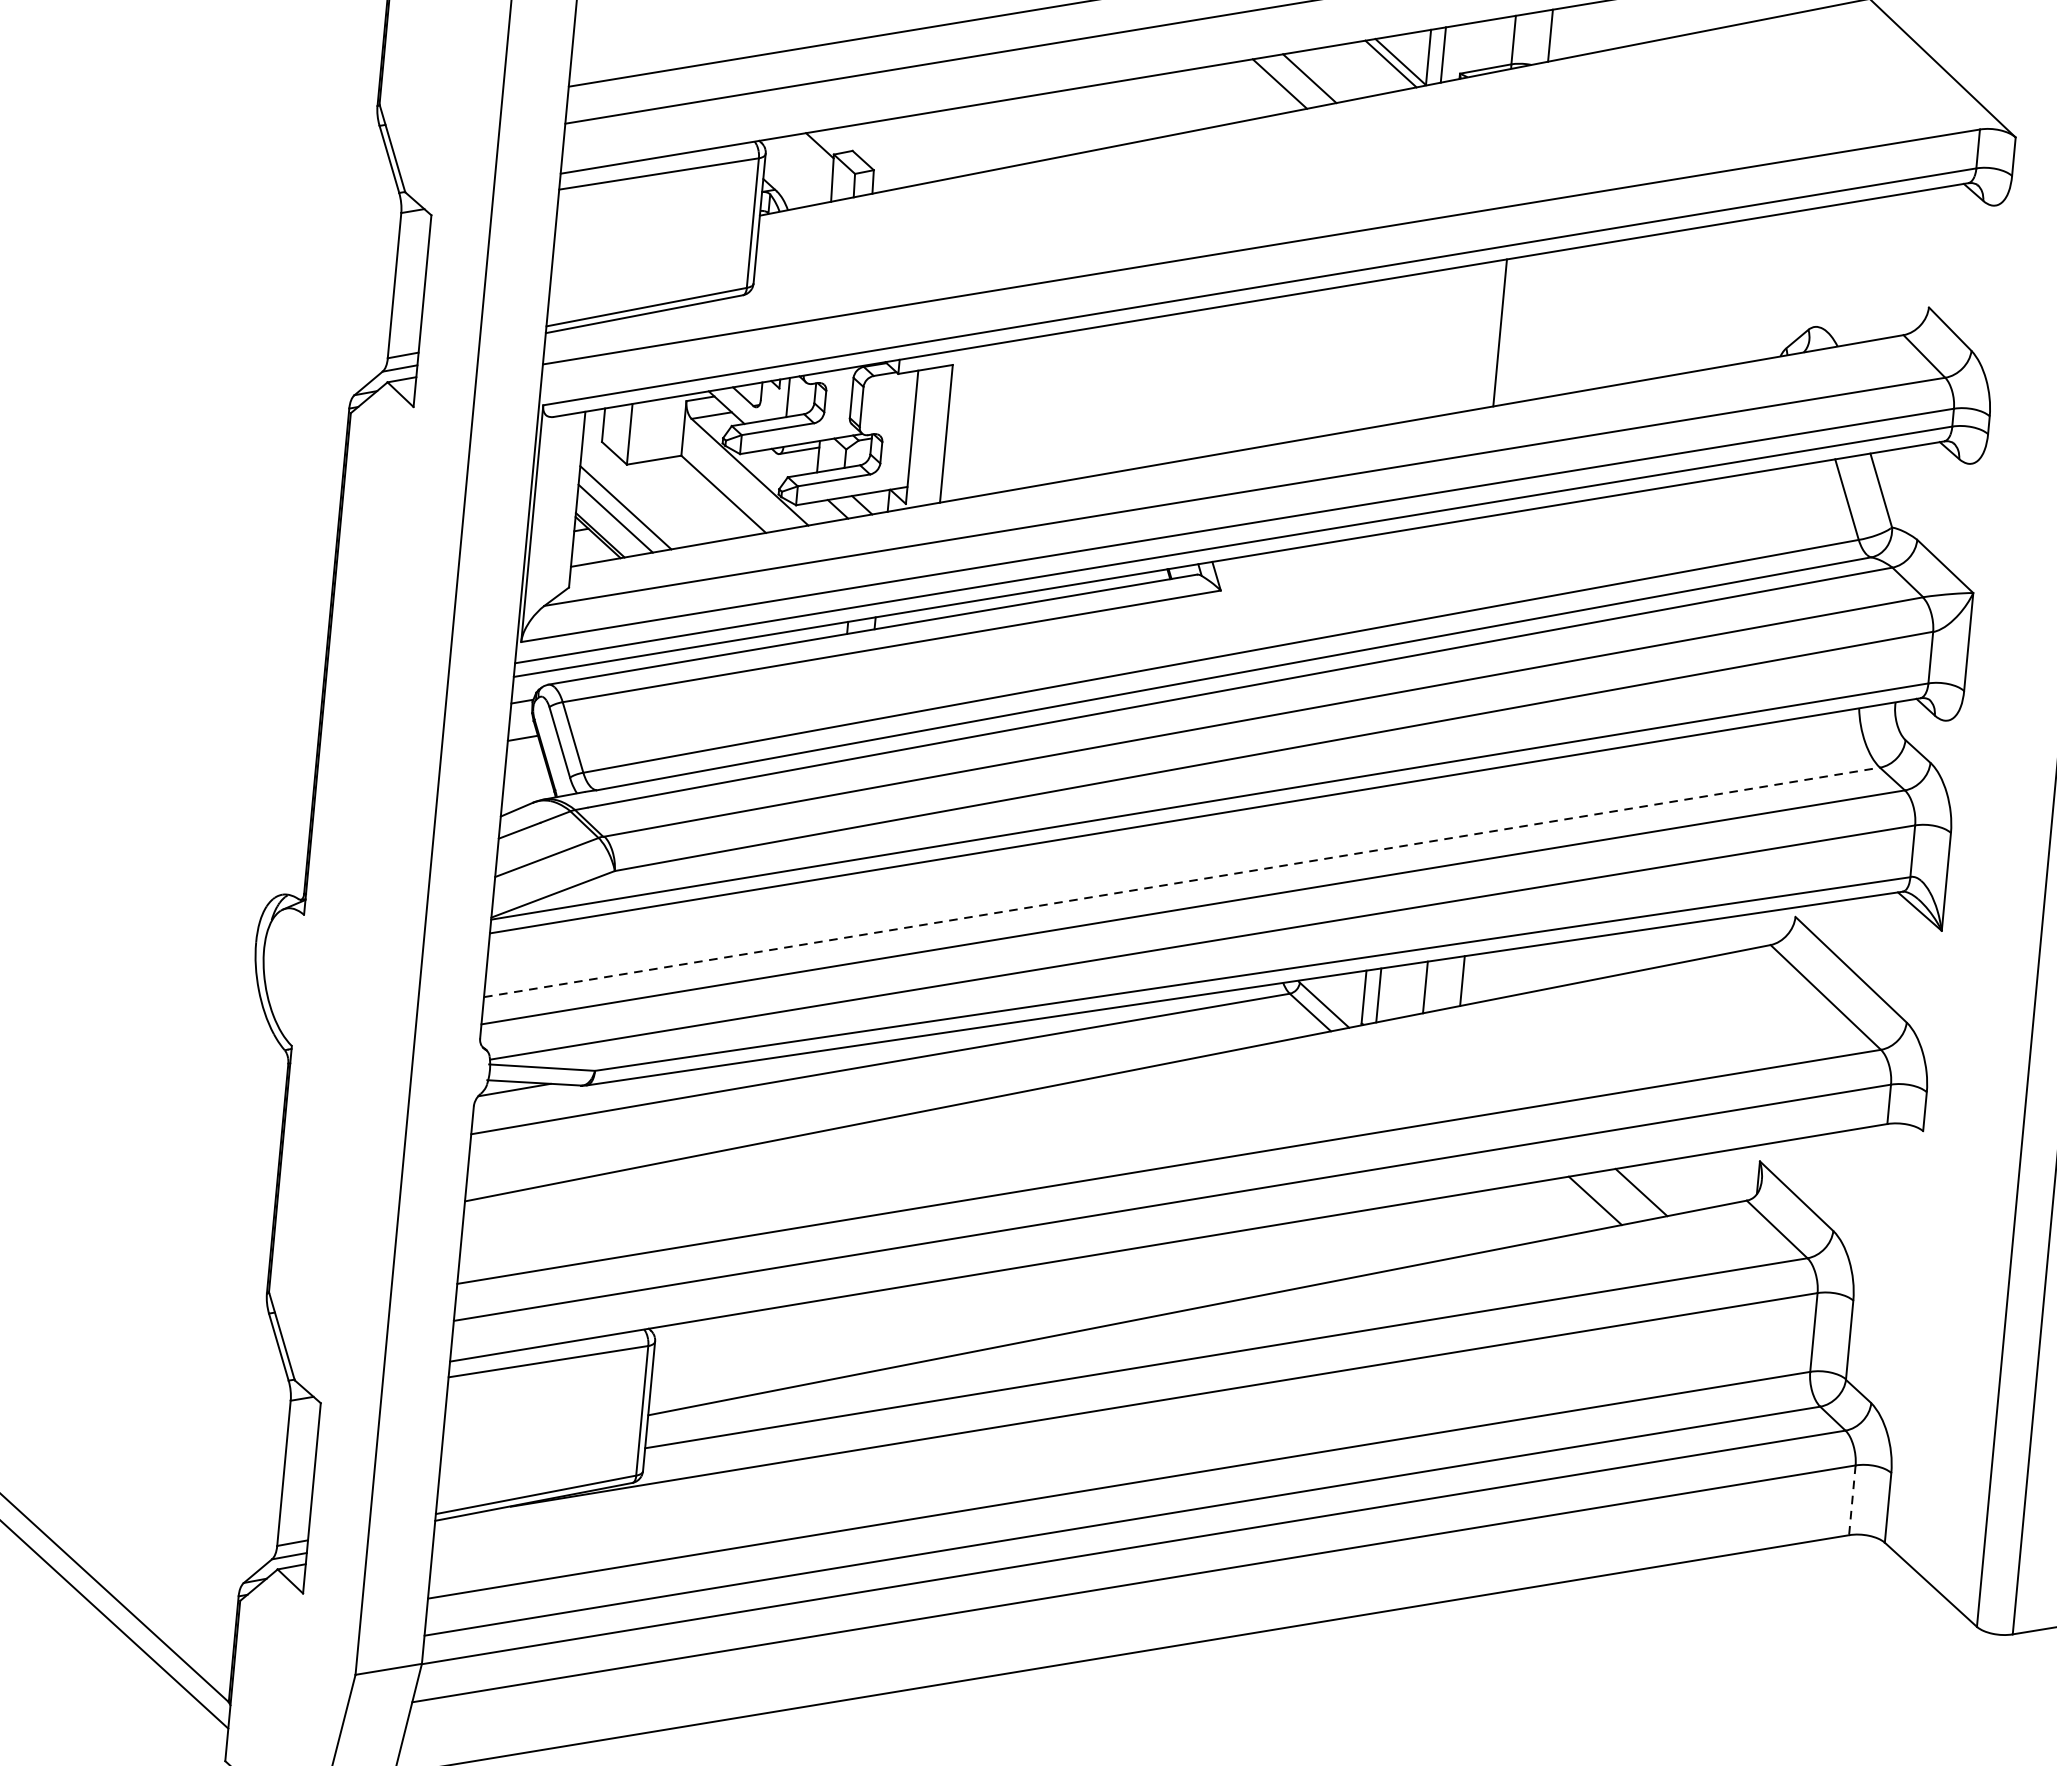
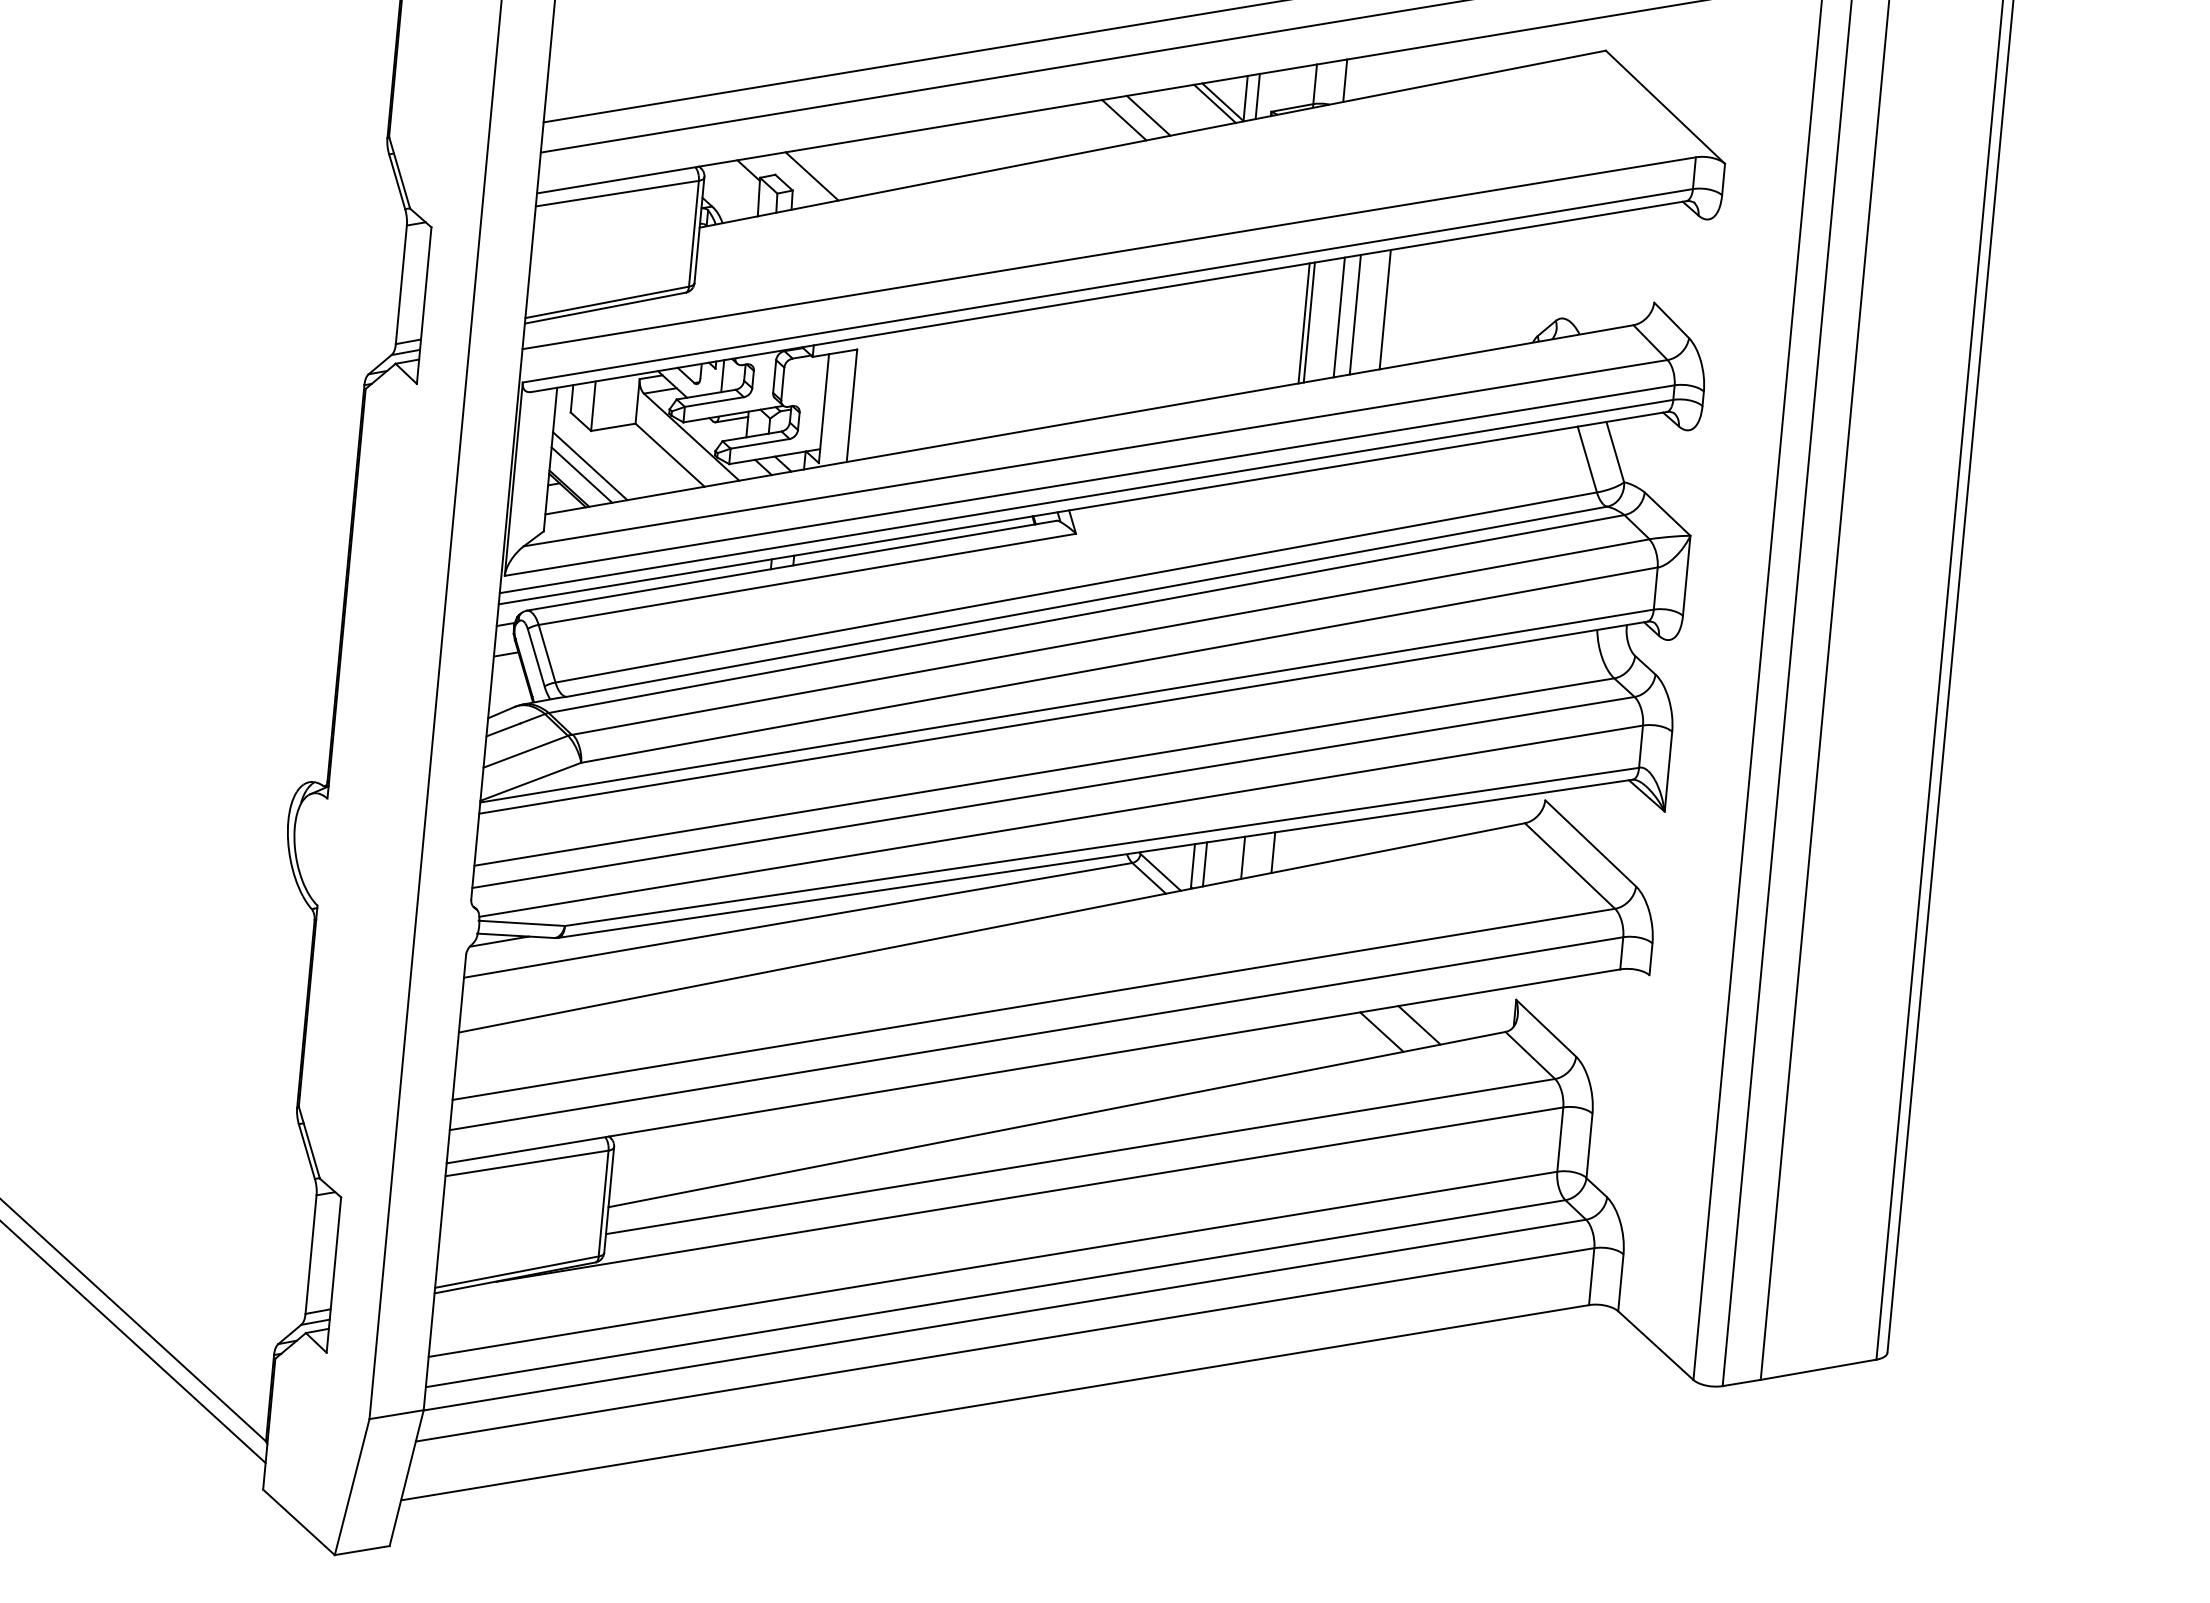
line: (896, 152) -> (811, 176), added
line: (1598, 315) -> (1384, 309), added
line: (1561, 321) -> (1354, 314), added
line: (1542, 325) -> (1338, 317), added
line: (1505, 331) -> (1308, 322), added
line: (1182, 882) -> (1044, 772), dashed -> solid
line: (1852, 1500) -> (1591, 1276), dashed -> solid

